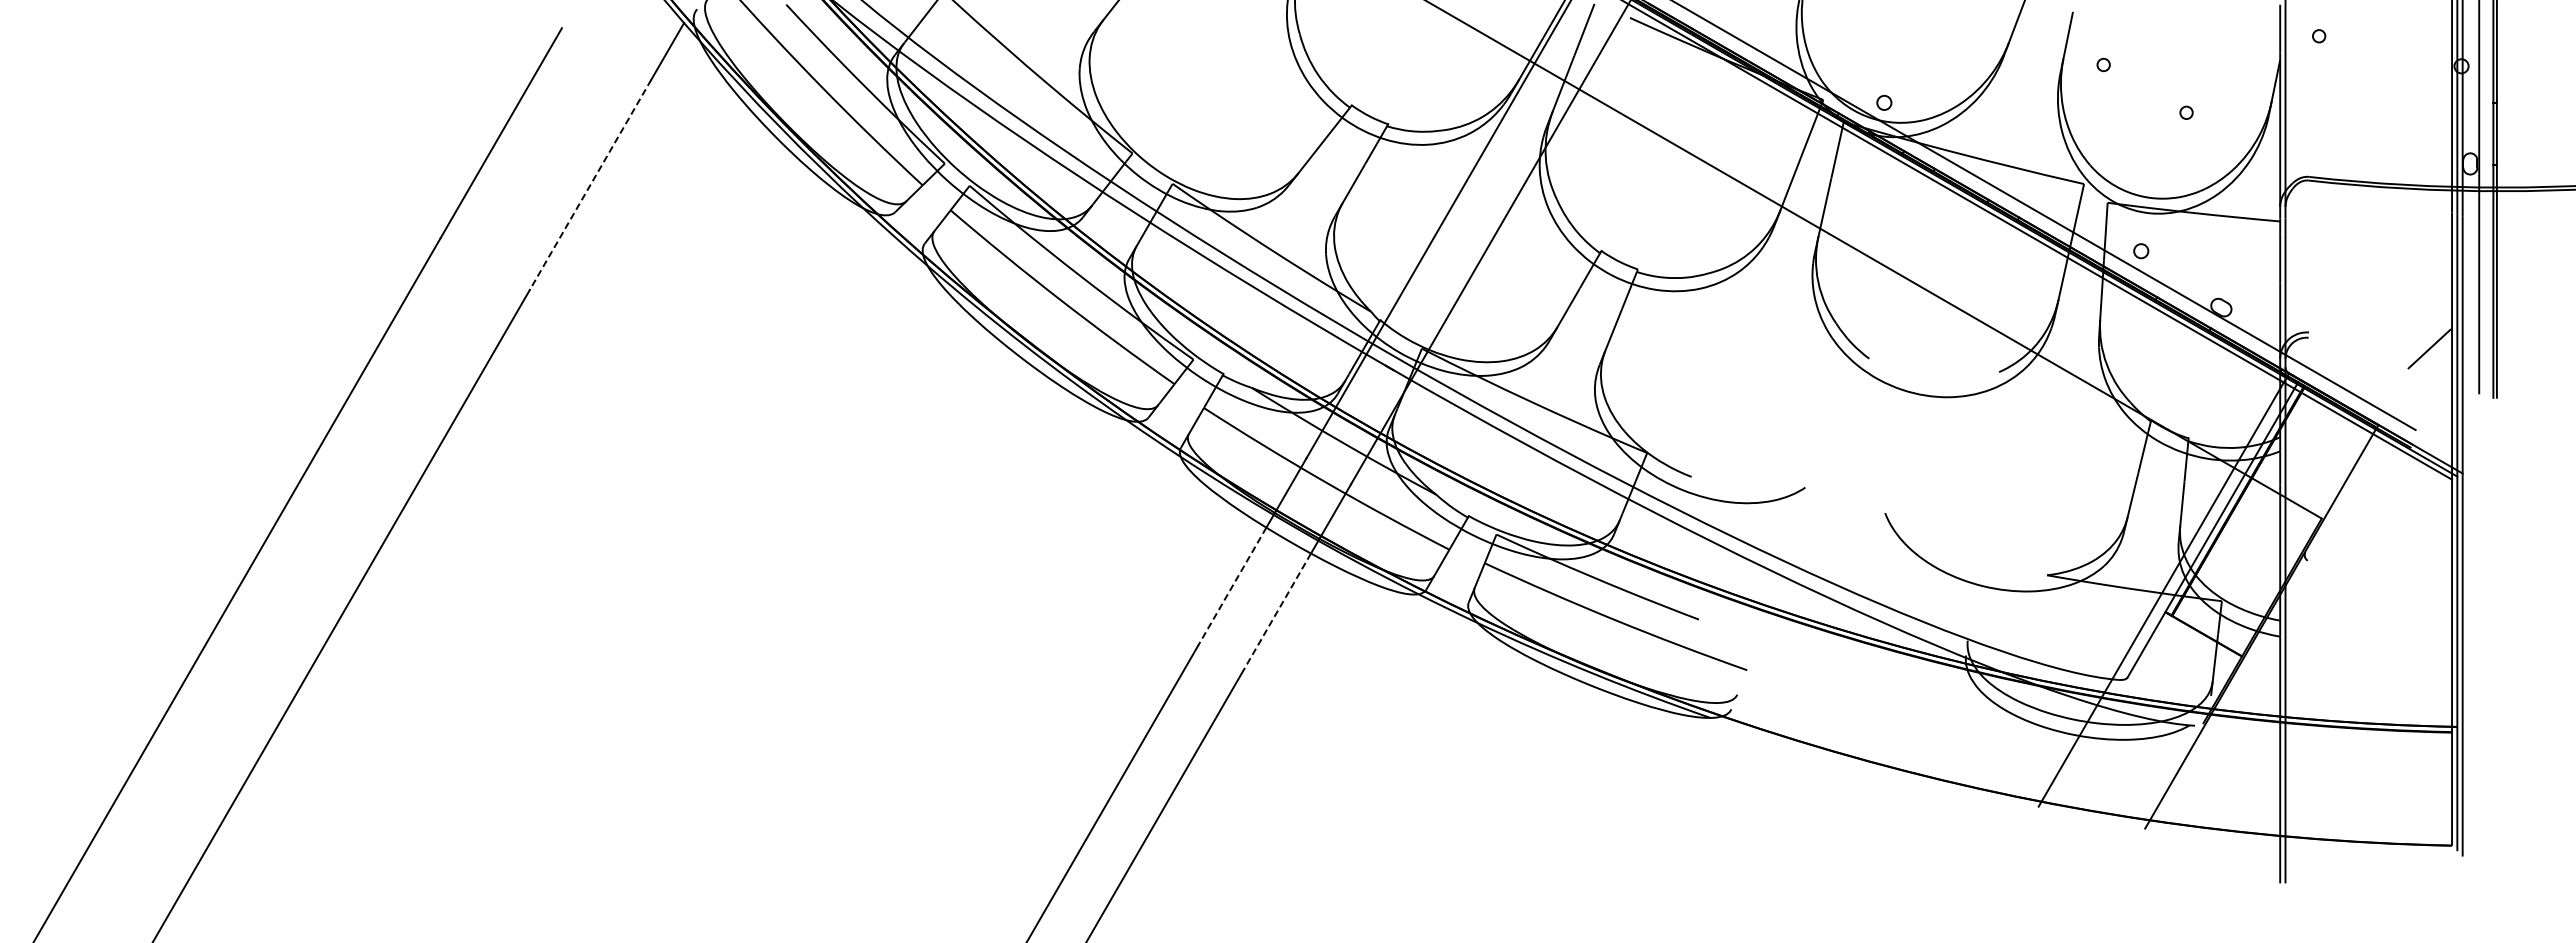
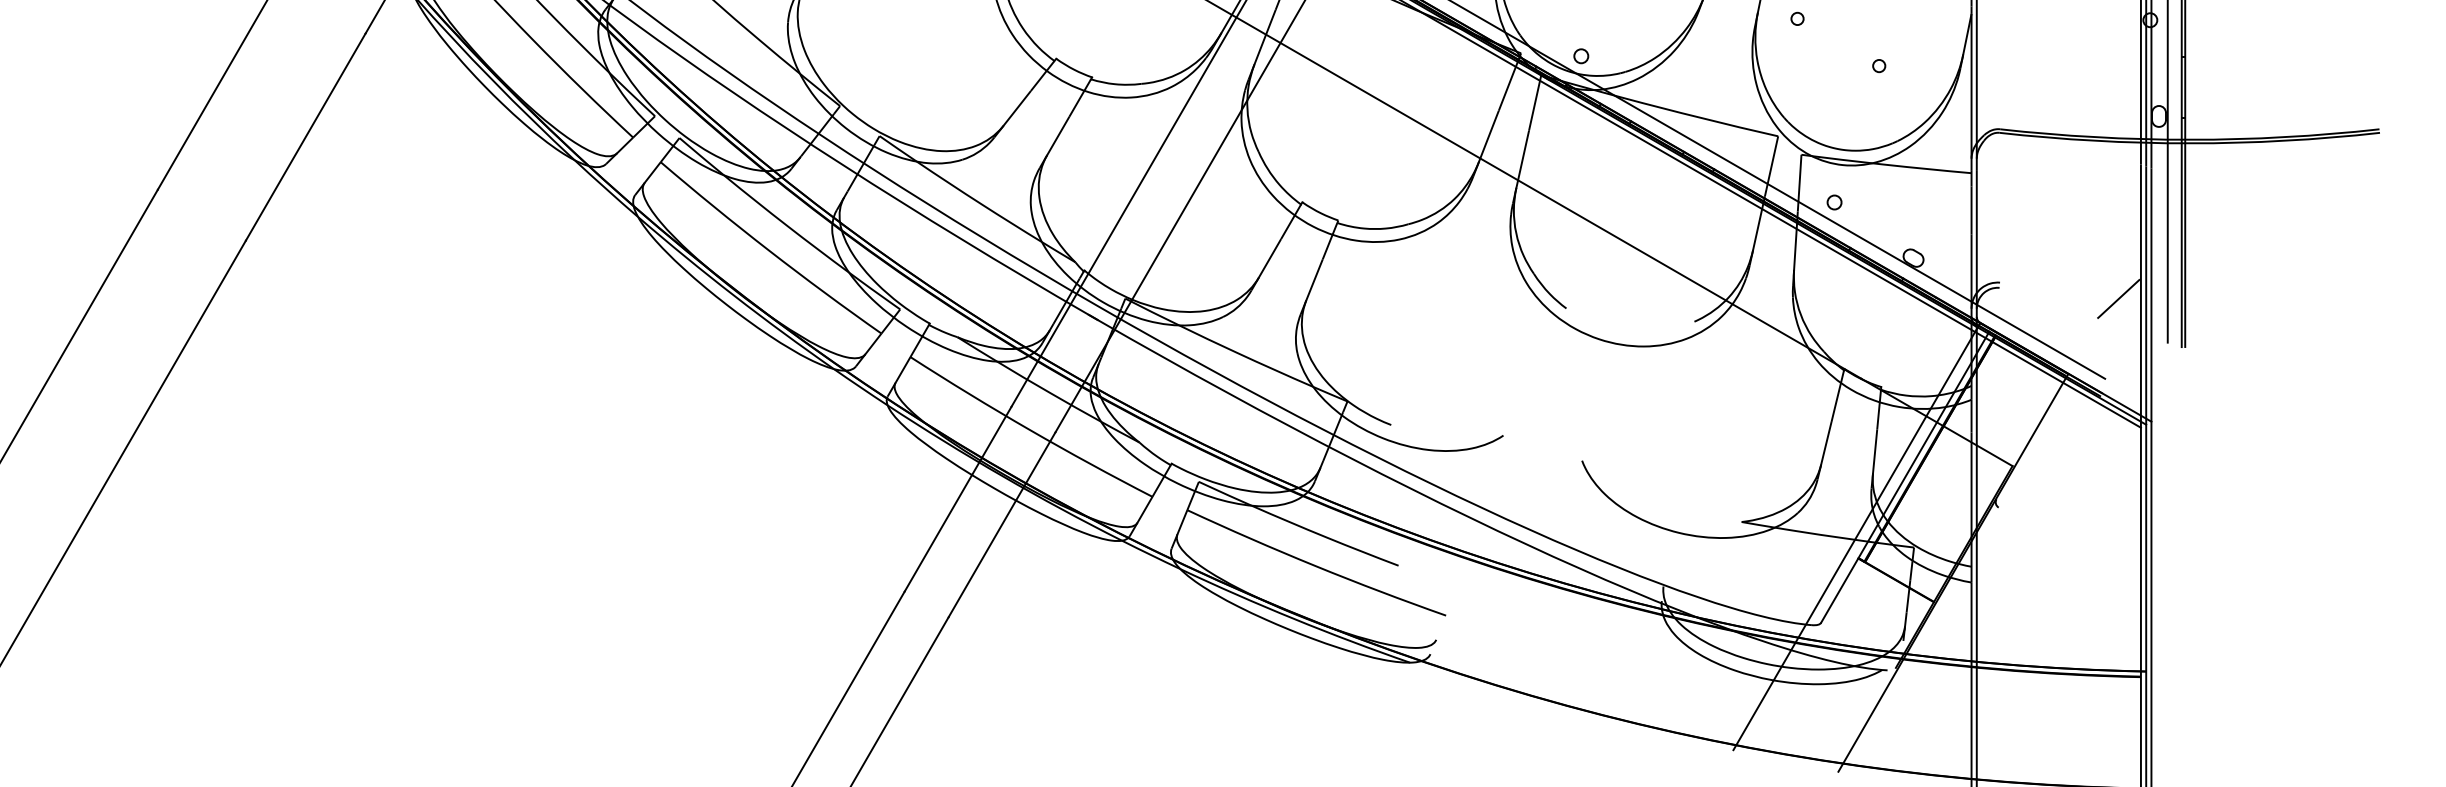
line: (590, 185) -> (305, 137), dashed -> solid
line: (1231, 587) -> (937, 534), dashed -> solid
line: (1276, 613) -> (982, 559), dashed -> solid

